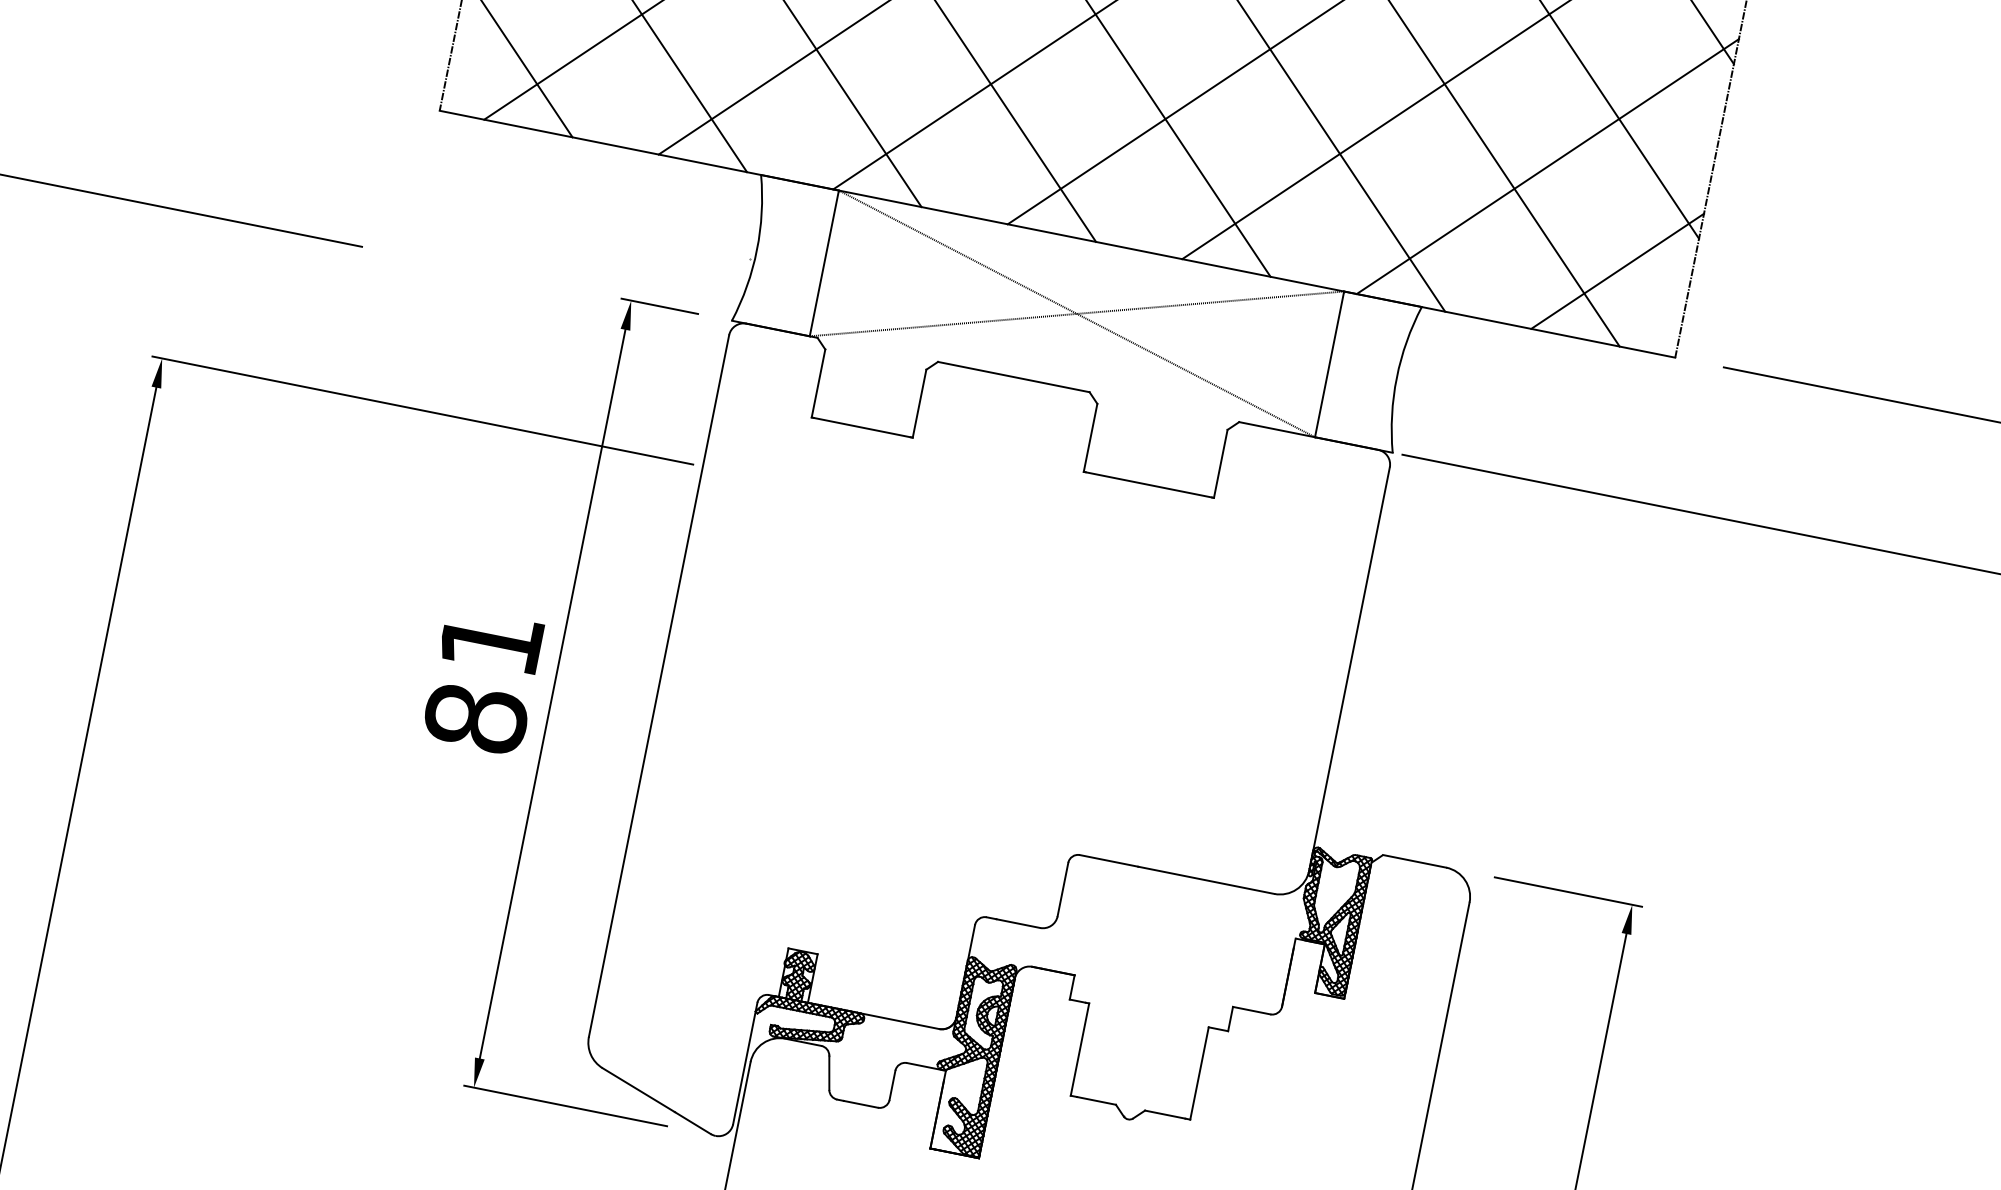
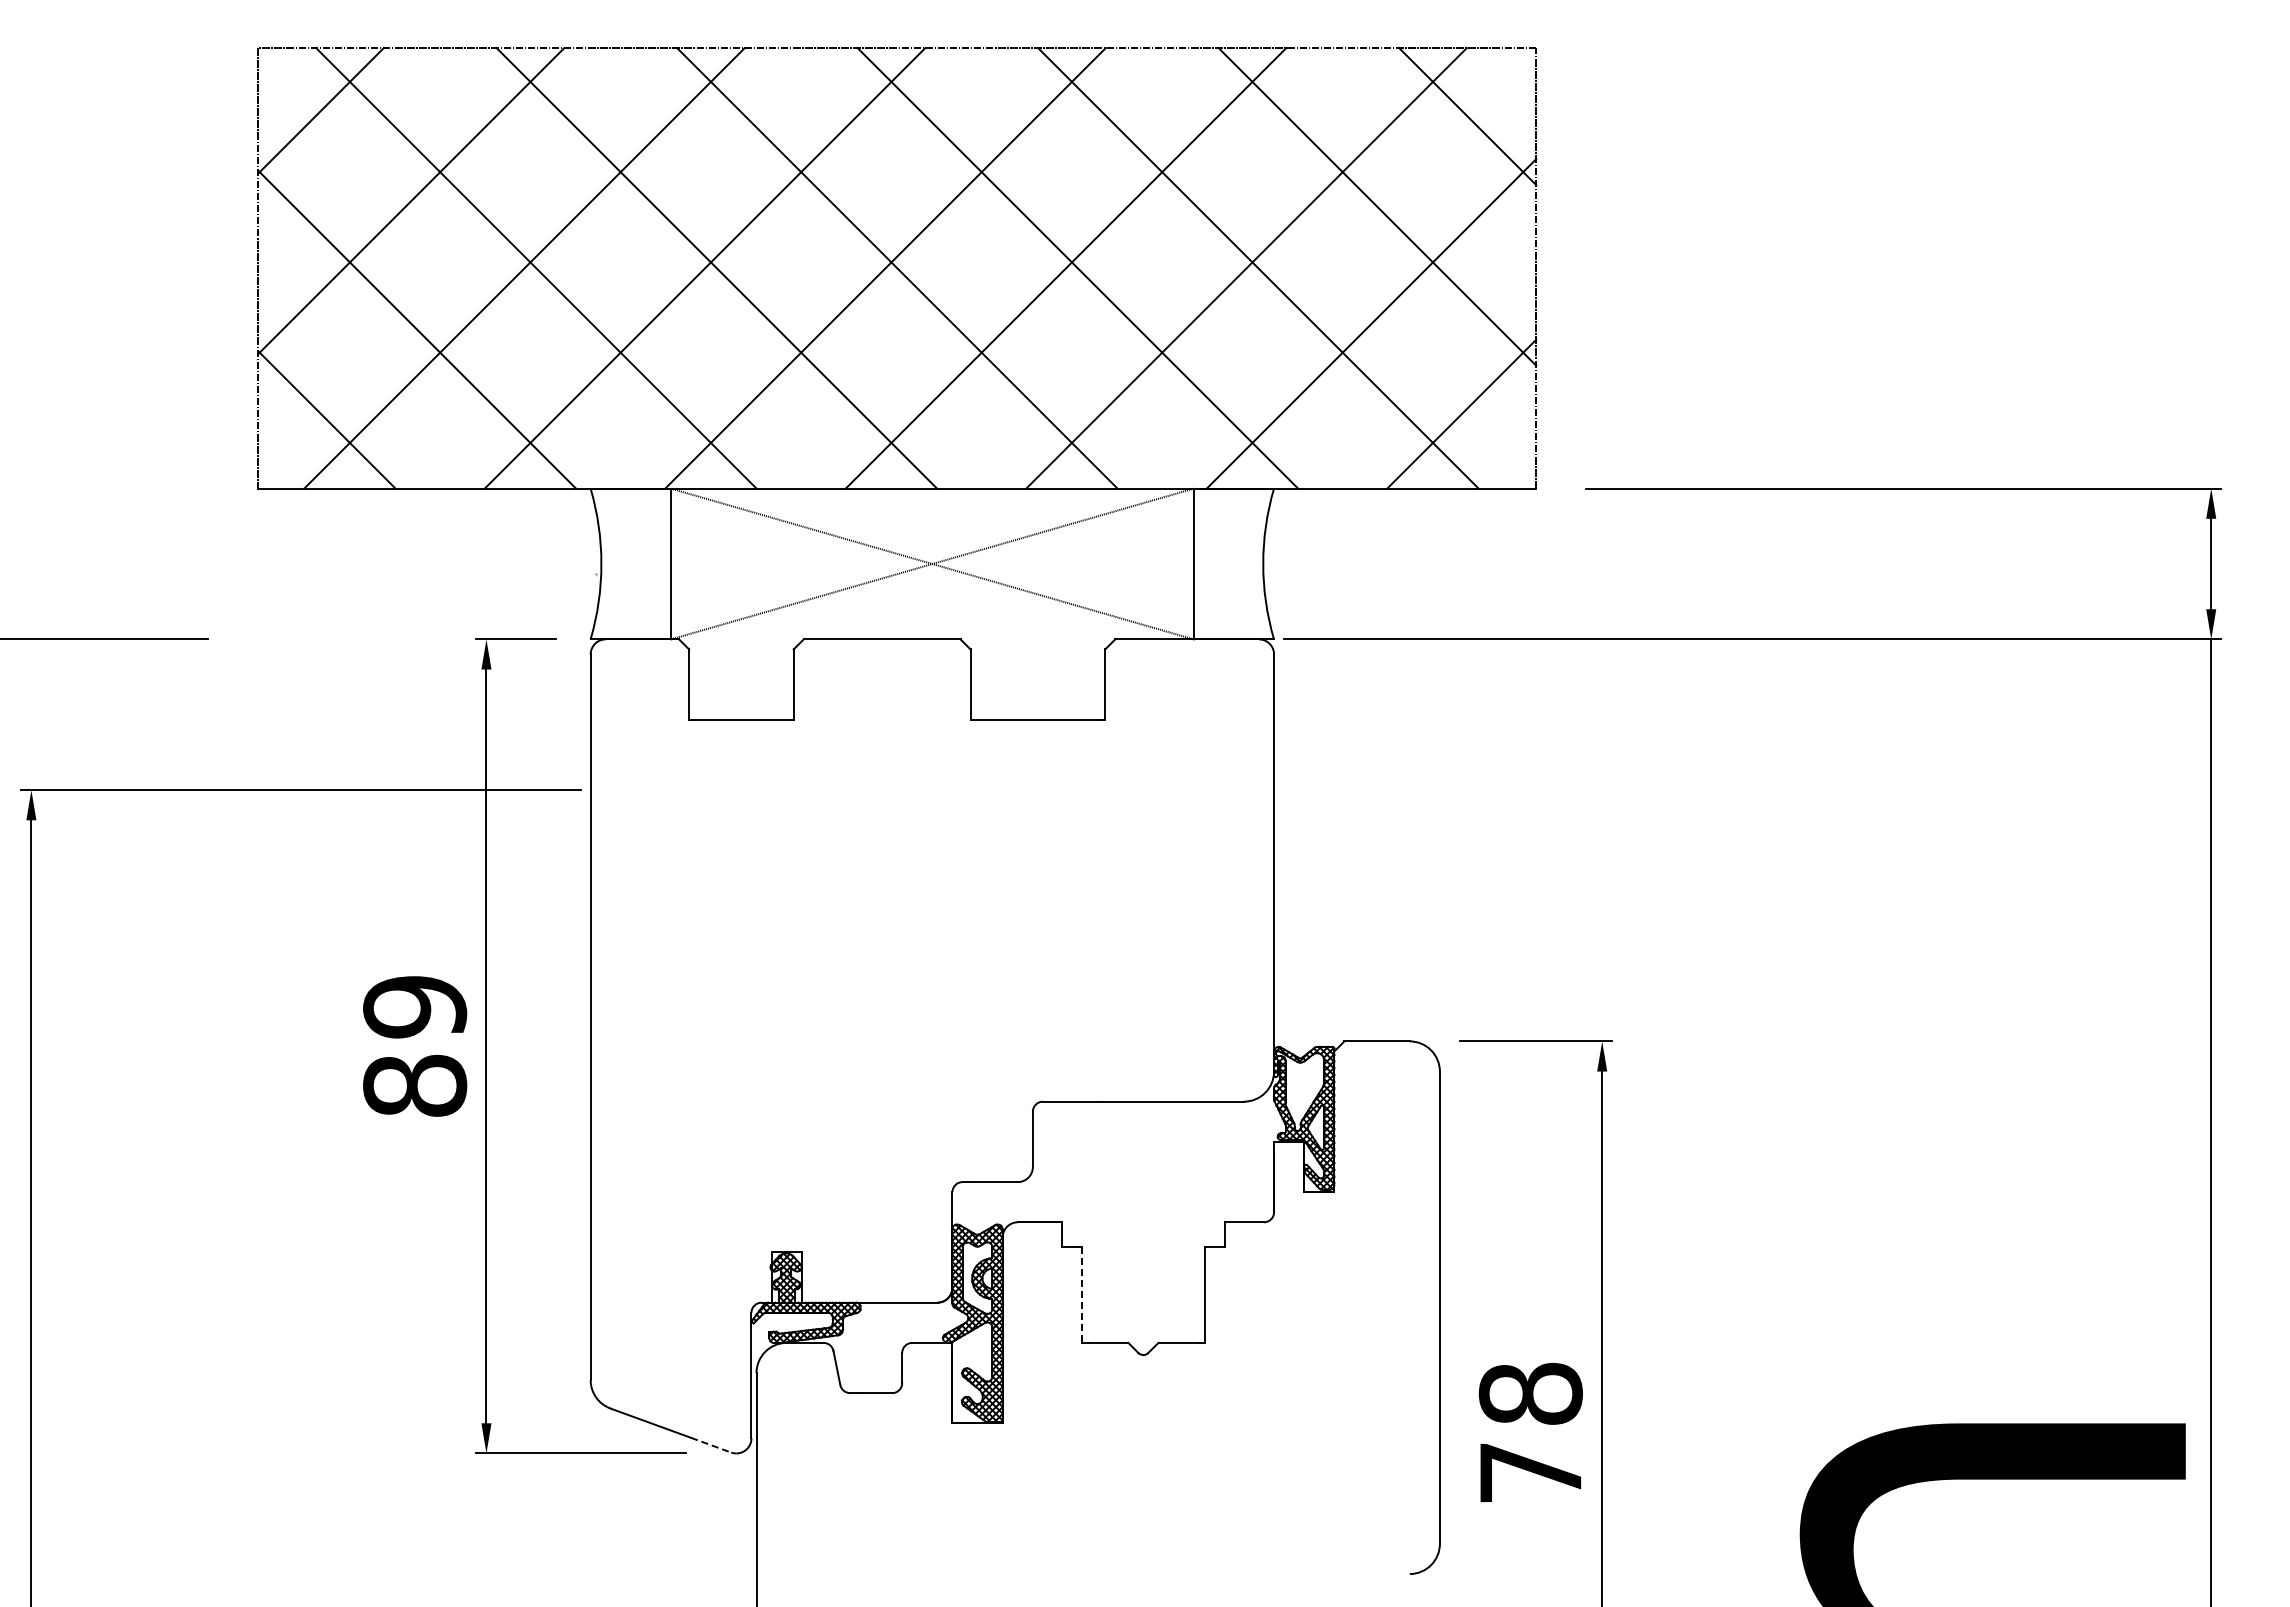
text: (491, 642) -> (415, 1007), 81 -> 89
line: (1079, 1049) -> (1081, 1295), solid -> dashed
line: (693, 1123) -> (711, 1445), solid -> dashed

